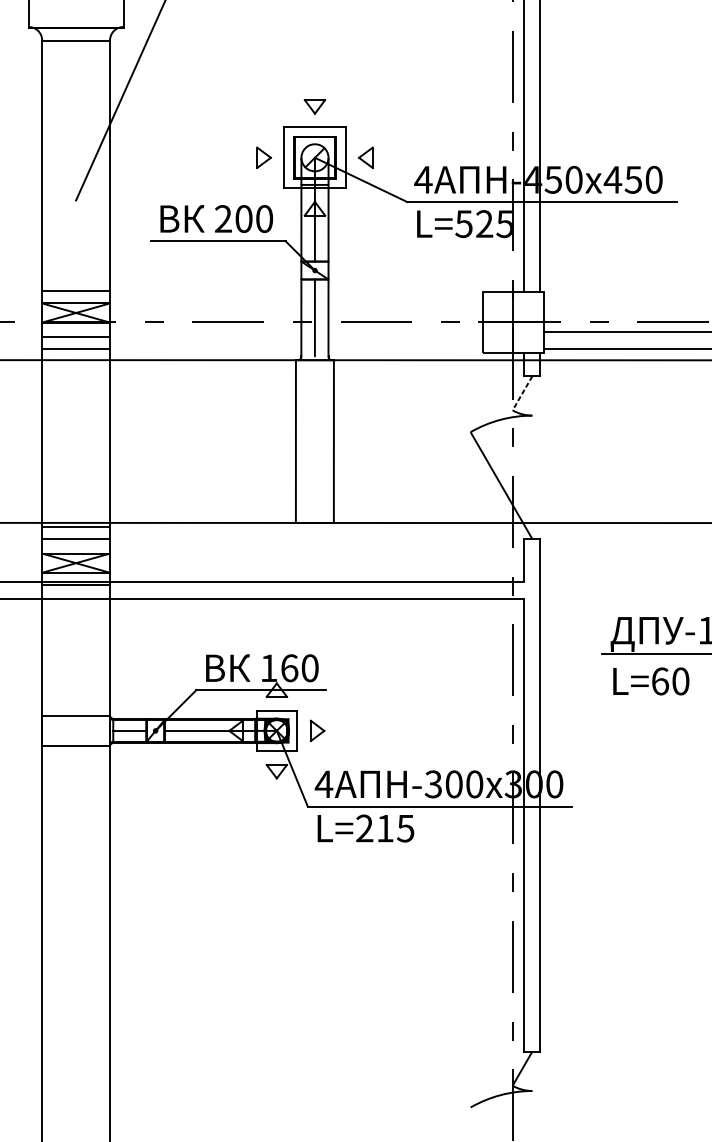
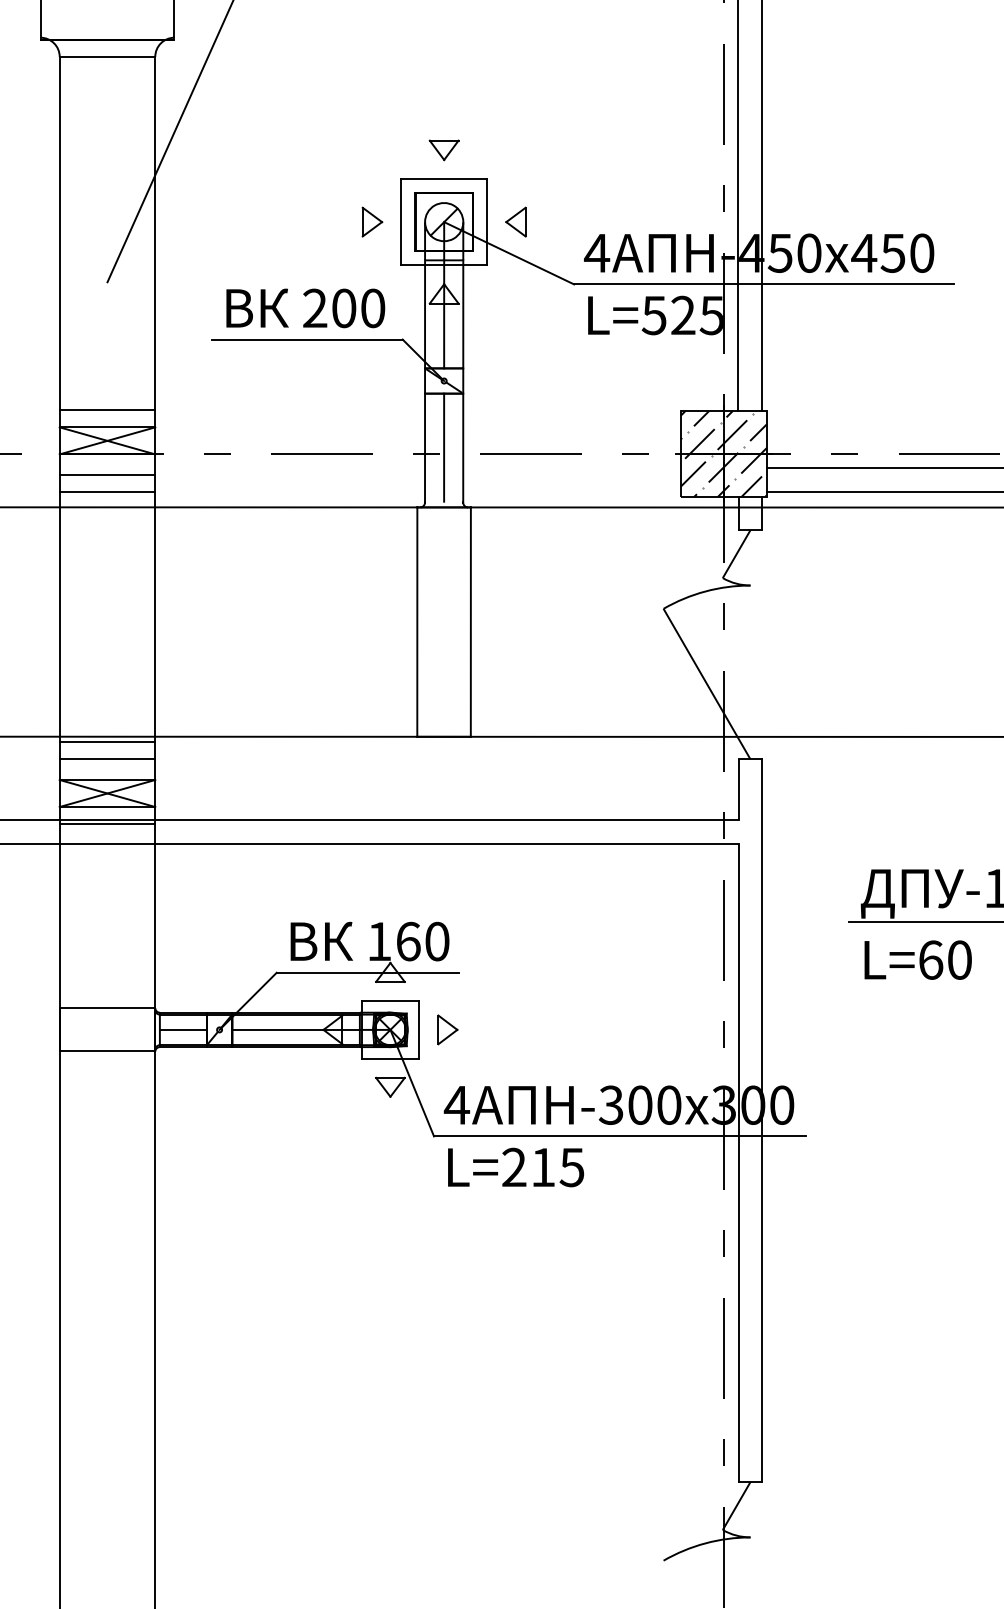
hatch: (513, 321) -> (723, 453), added
line: (522, 393) -> (736, 554), dashed -> solid

